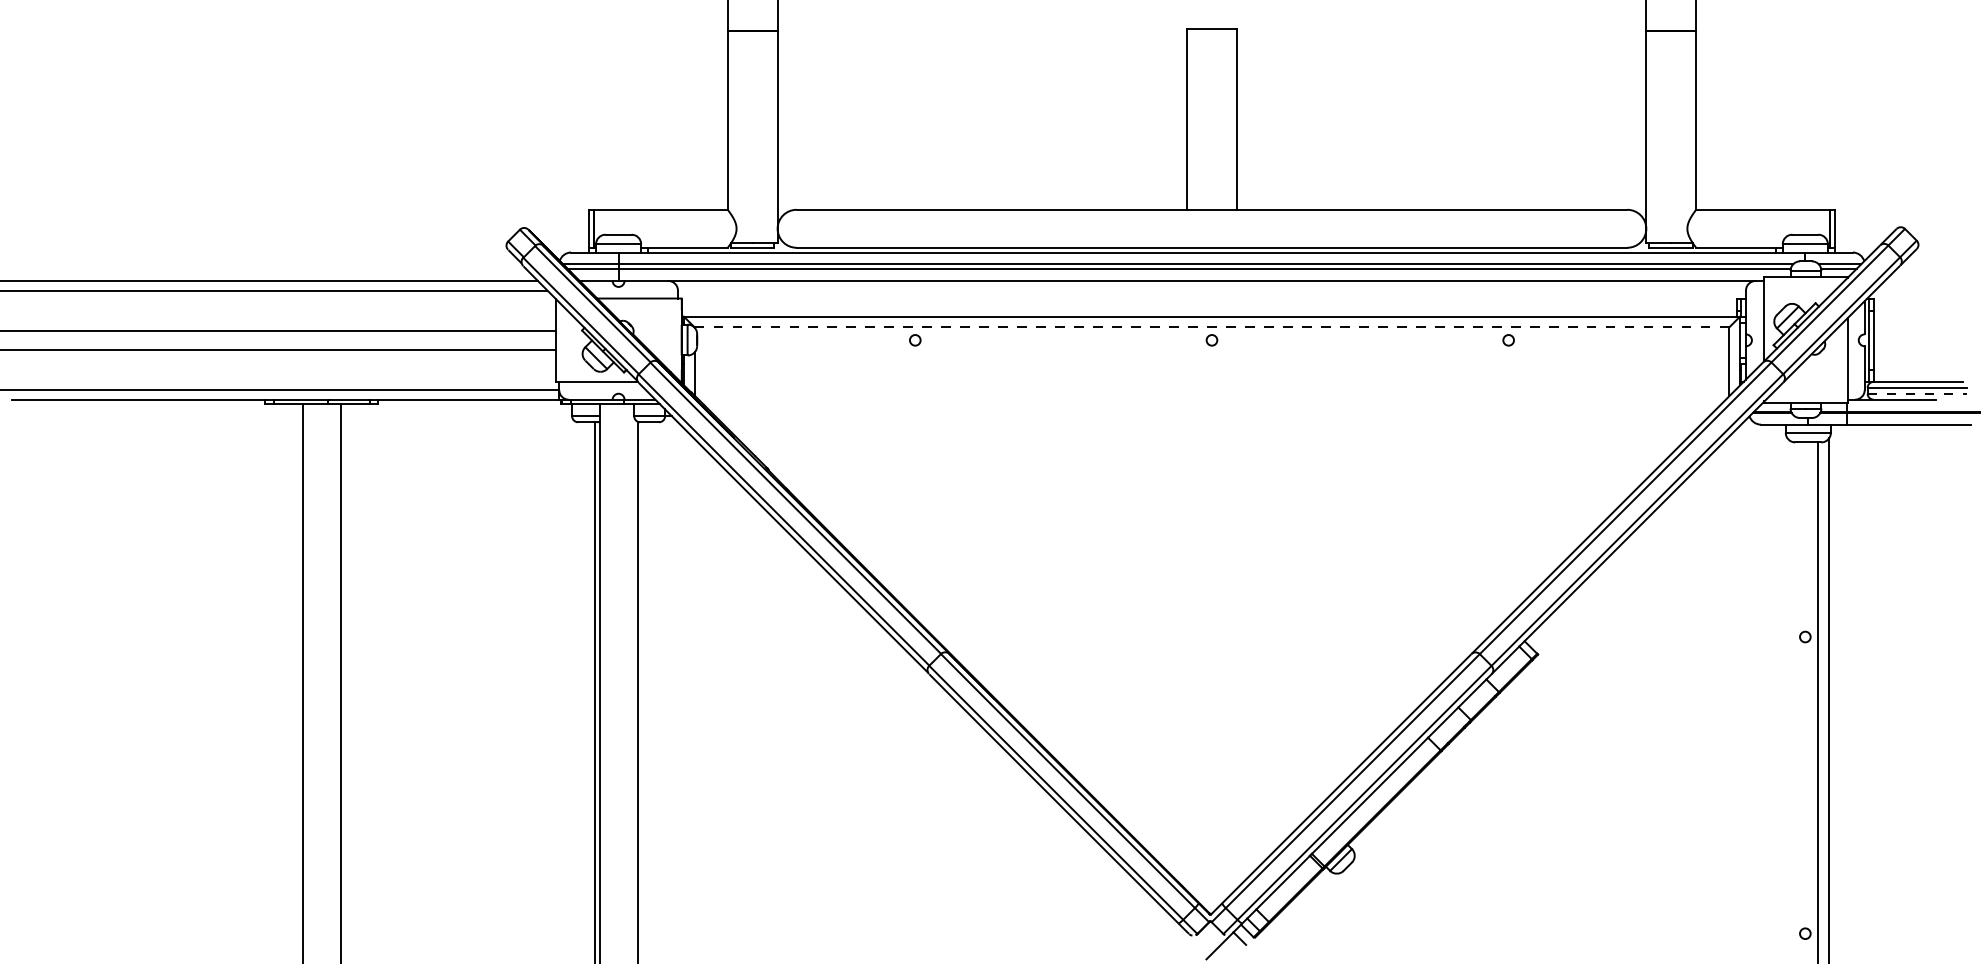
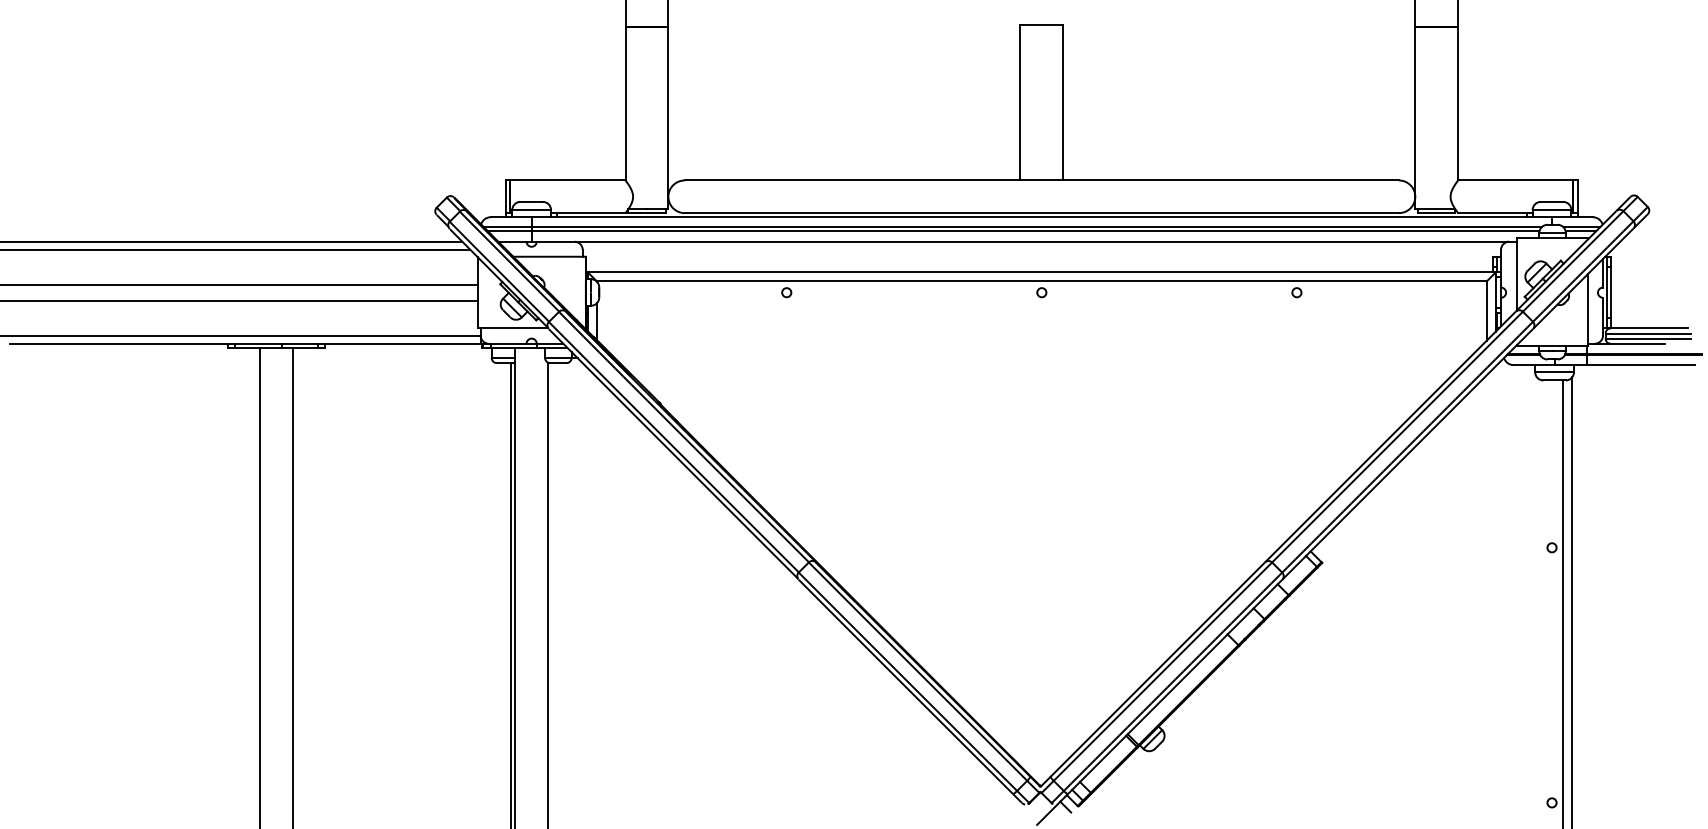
line: (1211, 327) -> (1041, 281), dashed -> solid
line: (1917, 393) -> (1648, 338), dashed -> solid

